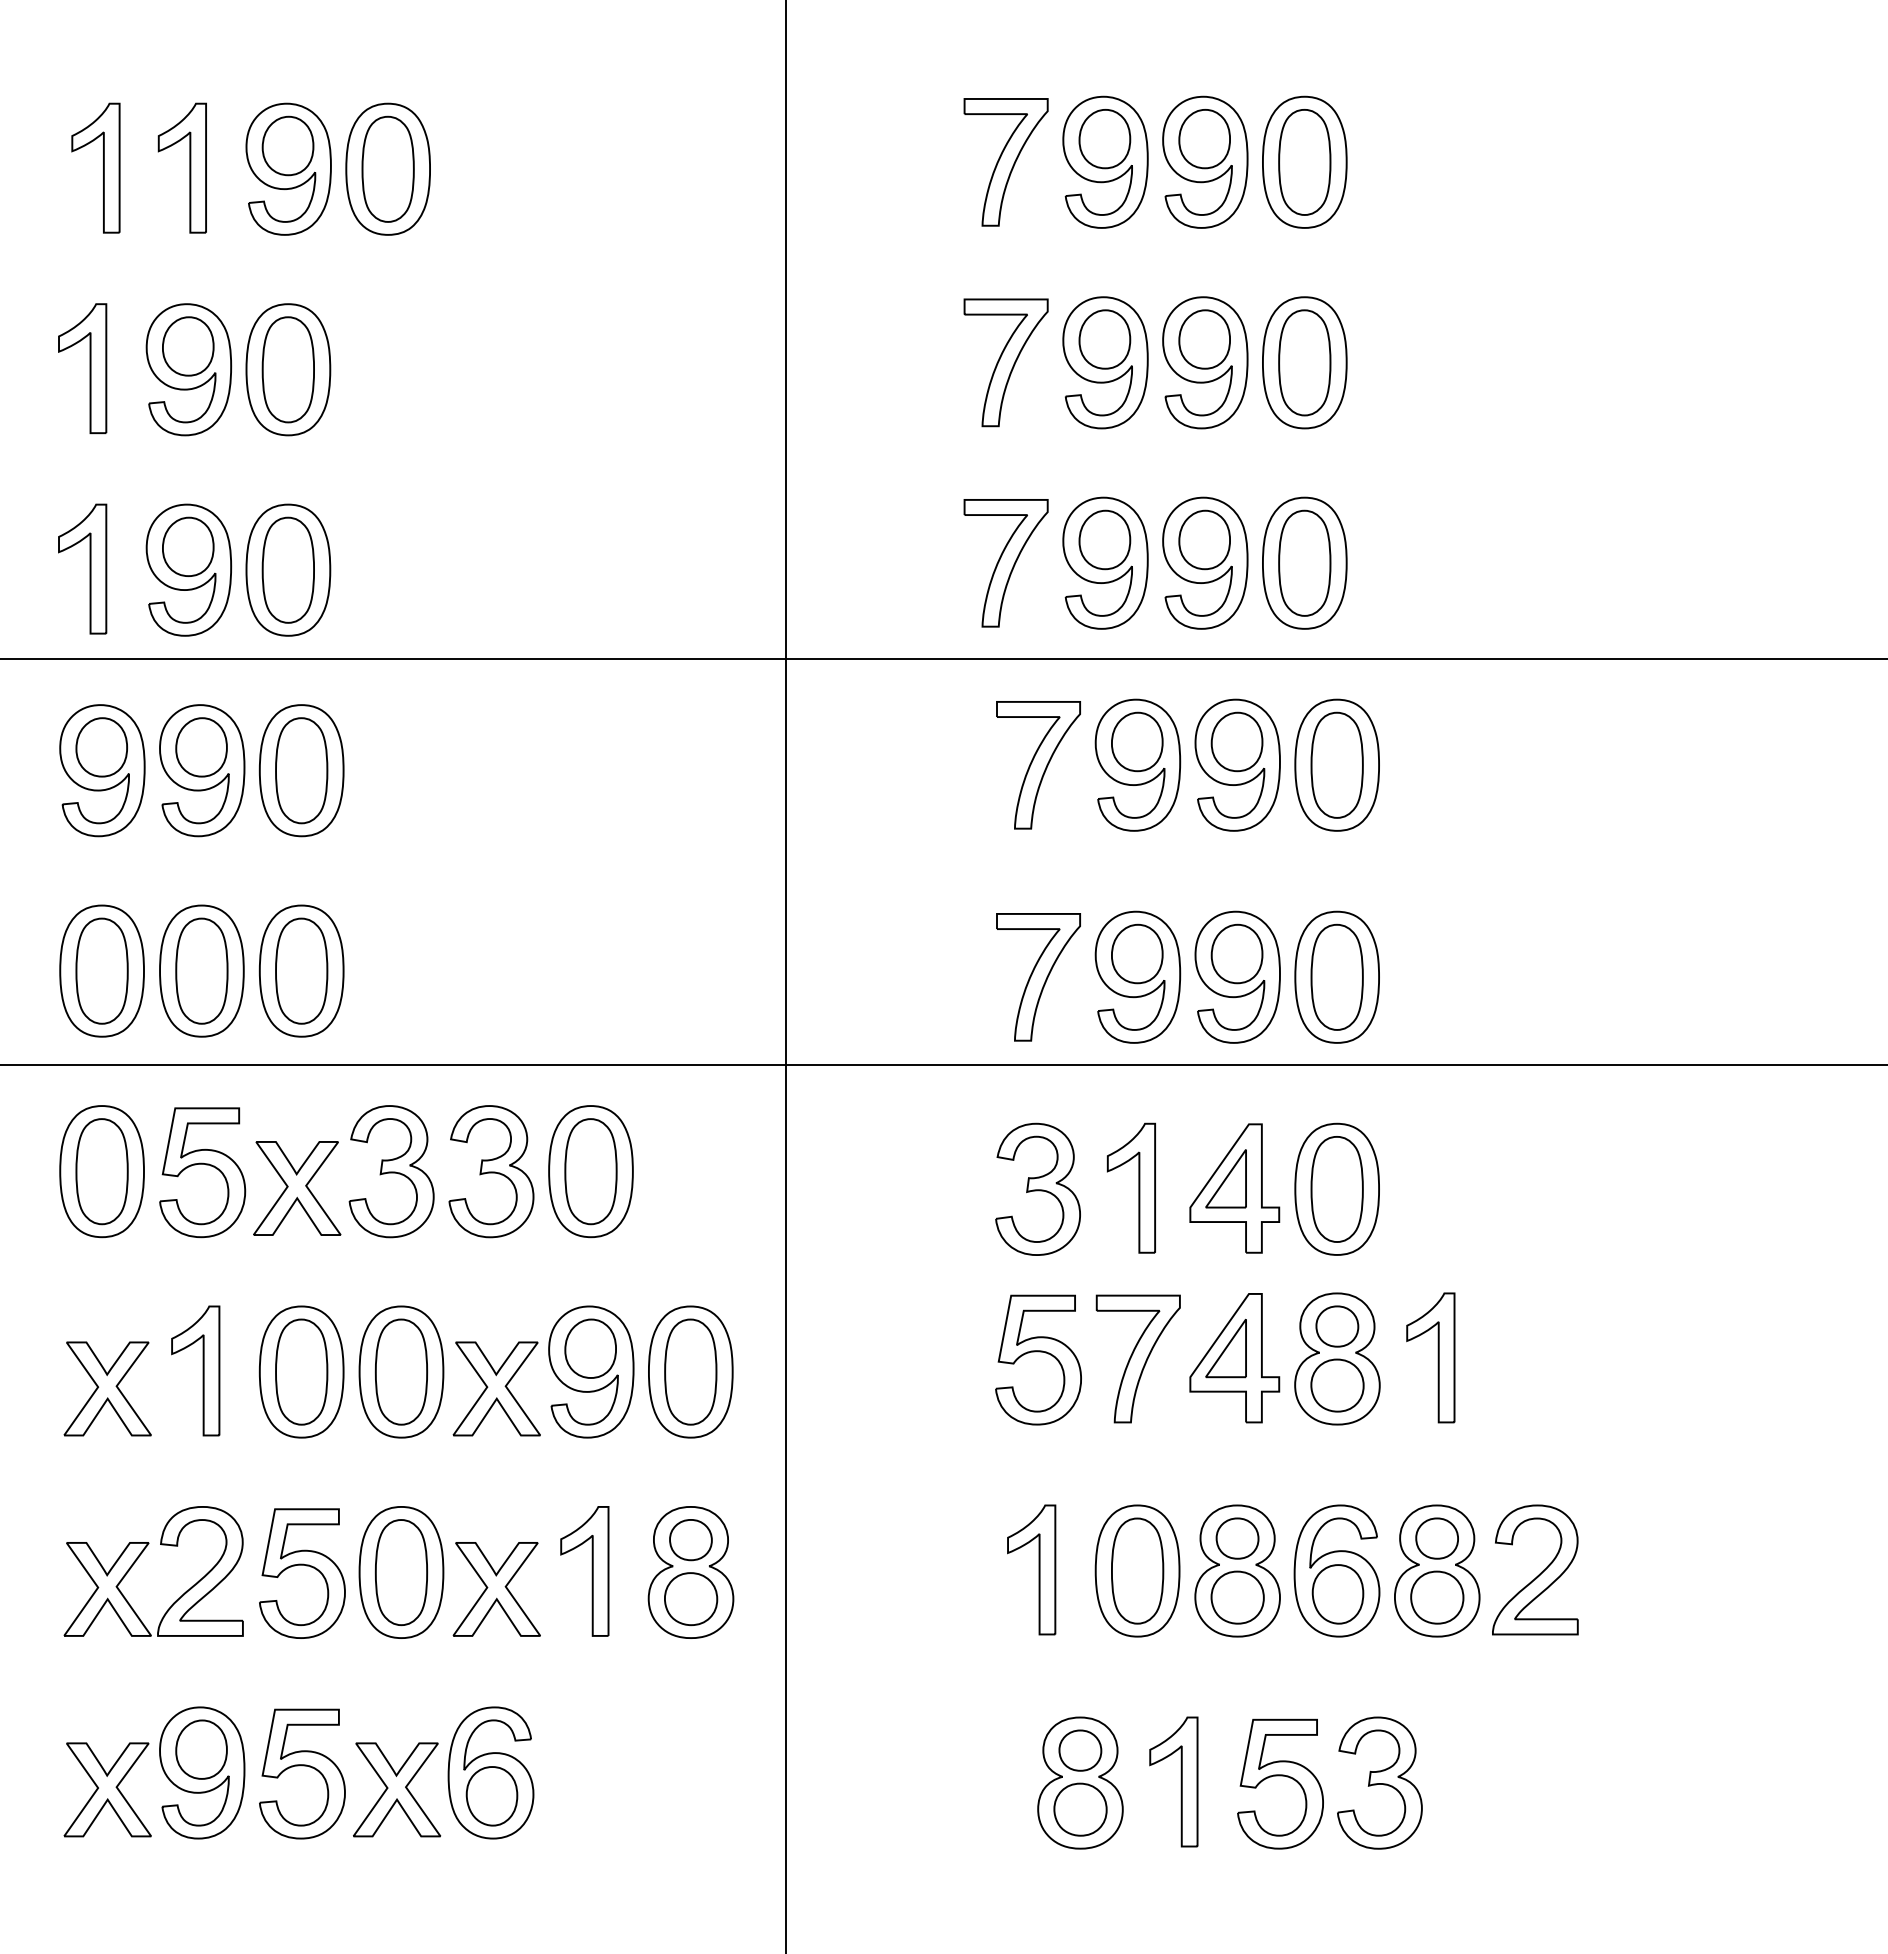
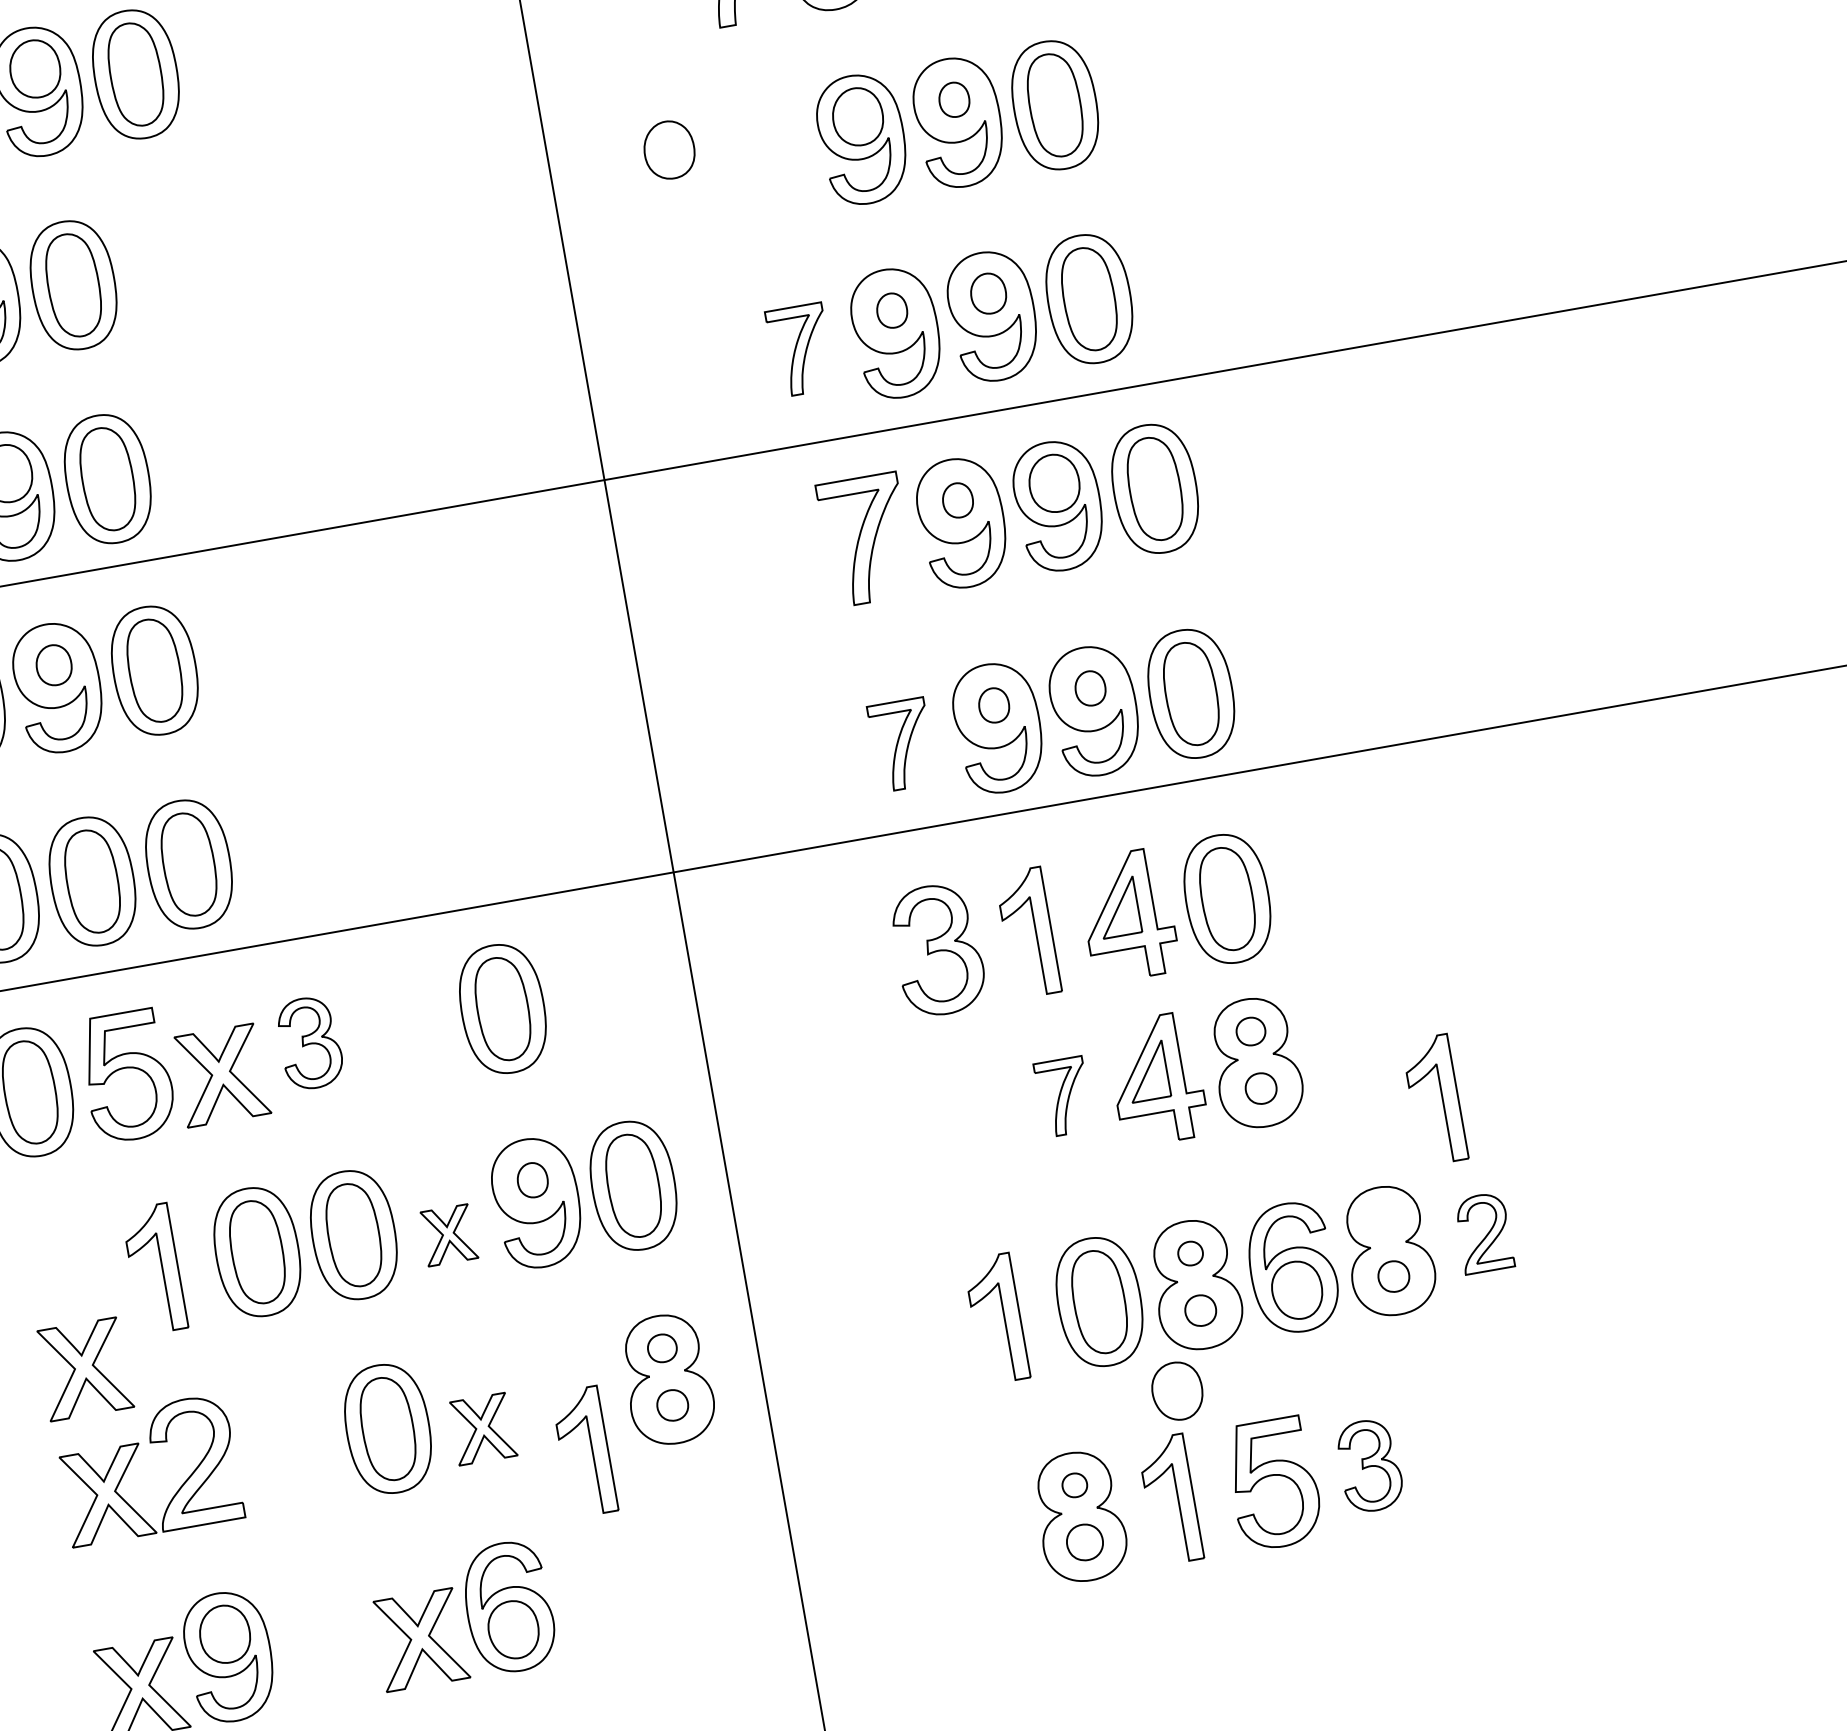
part: (909, 339) -> (668, 150), added
part: (1204, 339) -> (954, 99), size x0.6
part: (1005, 362) -> (765, 156), removed
part: (1104, 539) -> (891, 310), size x0.6
part: (1204, 539) -> (988, 293), size x0.7
part: (1005, 563) -> (800, 350), size x0.7
part: (1137, 741) -> (957, 499), size x0.6
part: (201, 747) -> (53, 665), size x0.7
part: (1137, 953) -> (994, 704), size x0.6
part: (1236, 953) -> (1089, 688), size x0.6
part: (1038, 977) -> (902, 745), size x0.7
part: (391, 1171) -> (309, 1042), size x0.7
part: (491, 1171) -> (406, 1025), removed
part: (1337, 1326) -> (1251, 1031), size x0.7
part: (590, 1348) -> (532, 1180), size x0.6
part: (1038, 1352) -> (966, 1107), removed
part: (1437, 1357) -> (1441, 1098), moved
part: (1137, 1358) -> (1063, 1096), size x0.6
part: (1337, 1385) -> (1261, 1088), size x0.6
part: (107, 1388) -> (84, 1368), moved
part: (496, 1388) -> (448, 1234), size x0.6
part: (1237, 1538) -> (1190, 1253), size x0.6
part: (1436, 1538) -> (1382, 1219), removed
part: (690, 1540) -> (661, 1348), size x0.7
part: (302, 1565) -> (291, 1439), removed
part: (1535, 1569) -> (1483, 1232), size x0.6
part: (591, 1571) -> (591, 1450), moved
part: (496, 1589) -> (482, 1429), size x0.7
part: (1237, 1597) -> (1200, 1310), size x0.6
part: (1437, 1597) -> (1393, 1276), size x0.6
part: (691, 1599) -> (673, 1405), size x0.6
part: (1199, 1674) -> (1176, 1391), added
part: (1080, 1750) -> (1074, 1485), size x0.6
part: (302, 1766) -> (325, 1633), removed
part: (1379, 1782) -> (1369, 1465), size x0.7
part: (1080, 1809) -> (1084, 1542), size x0.7

